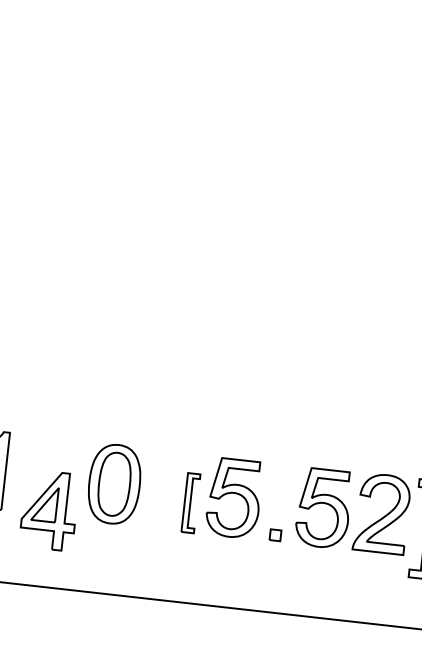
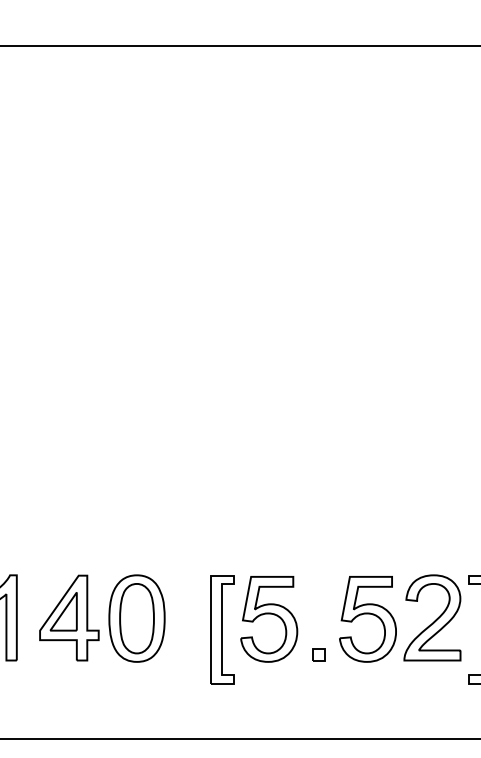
part: (190, 502) -> (222, 629), size x1.67
part: (49, 509) -> (69, 617), moved

